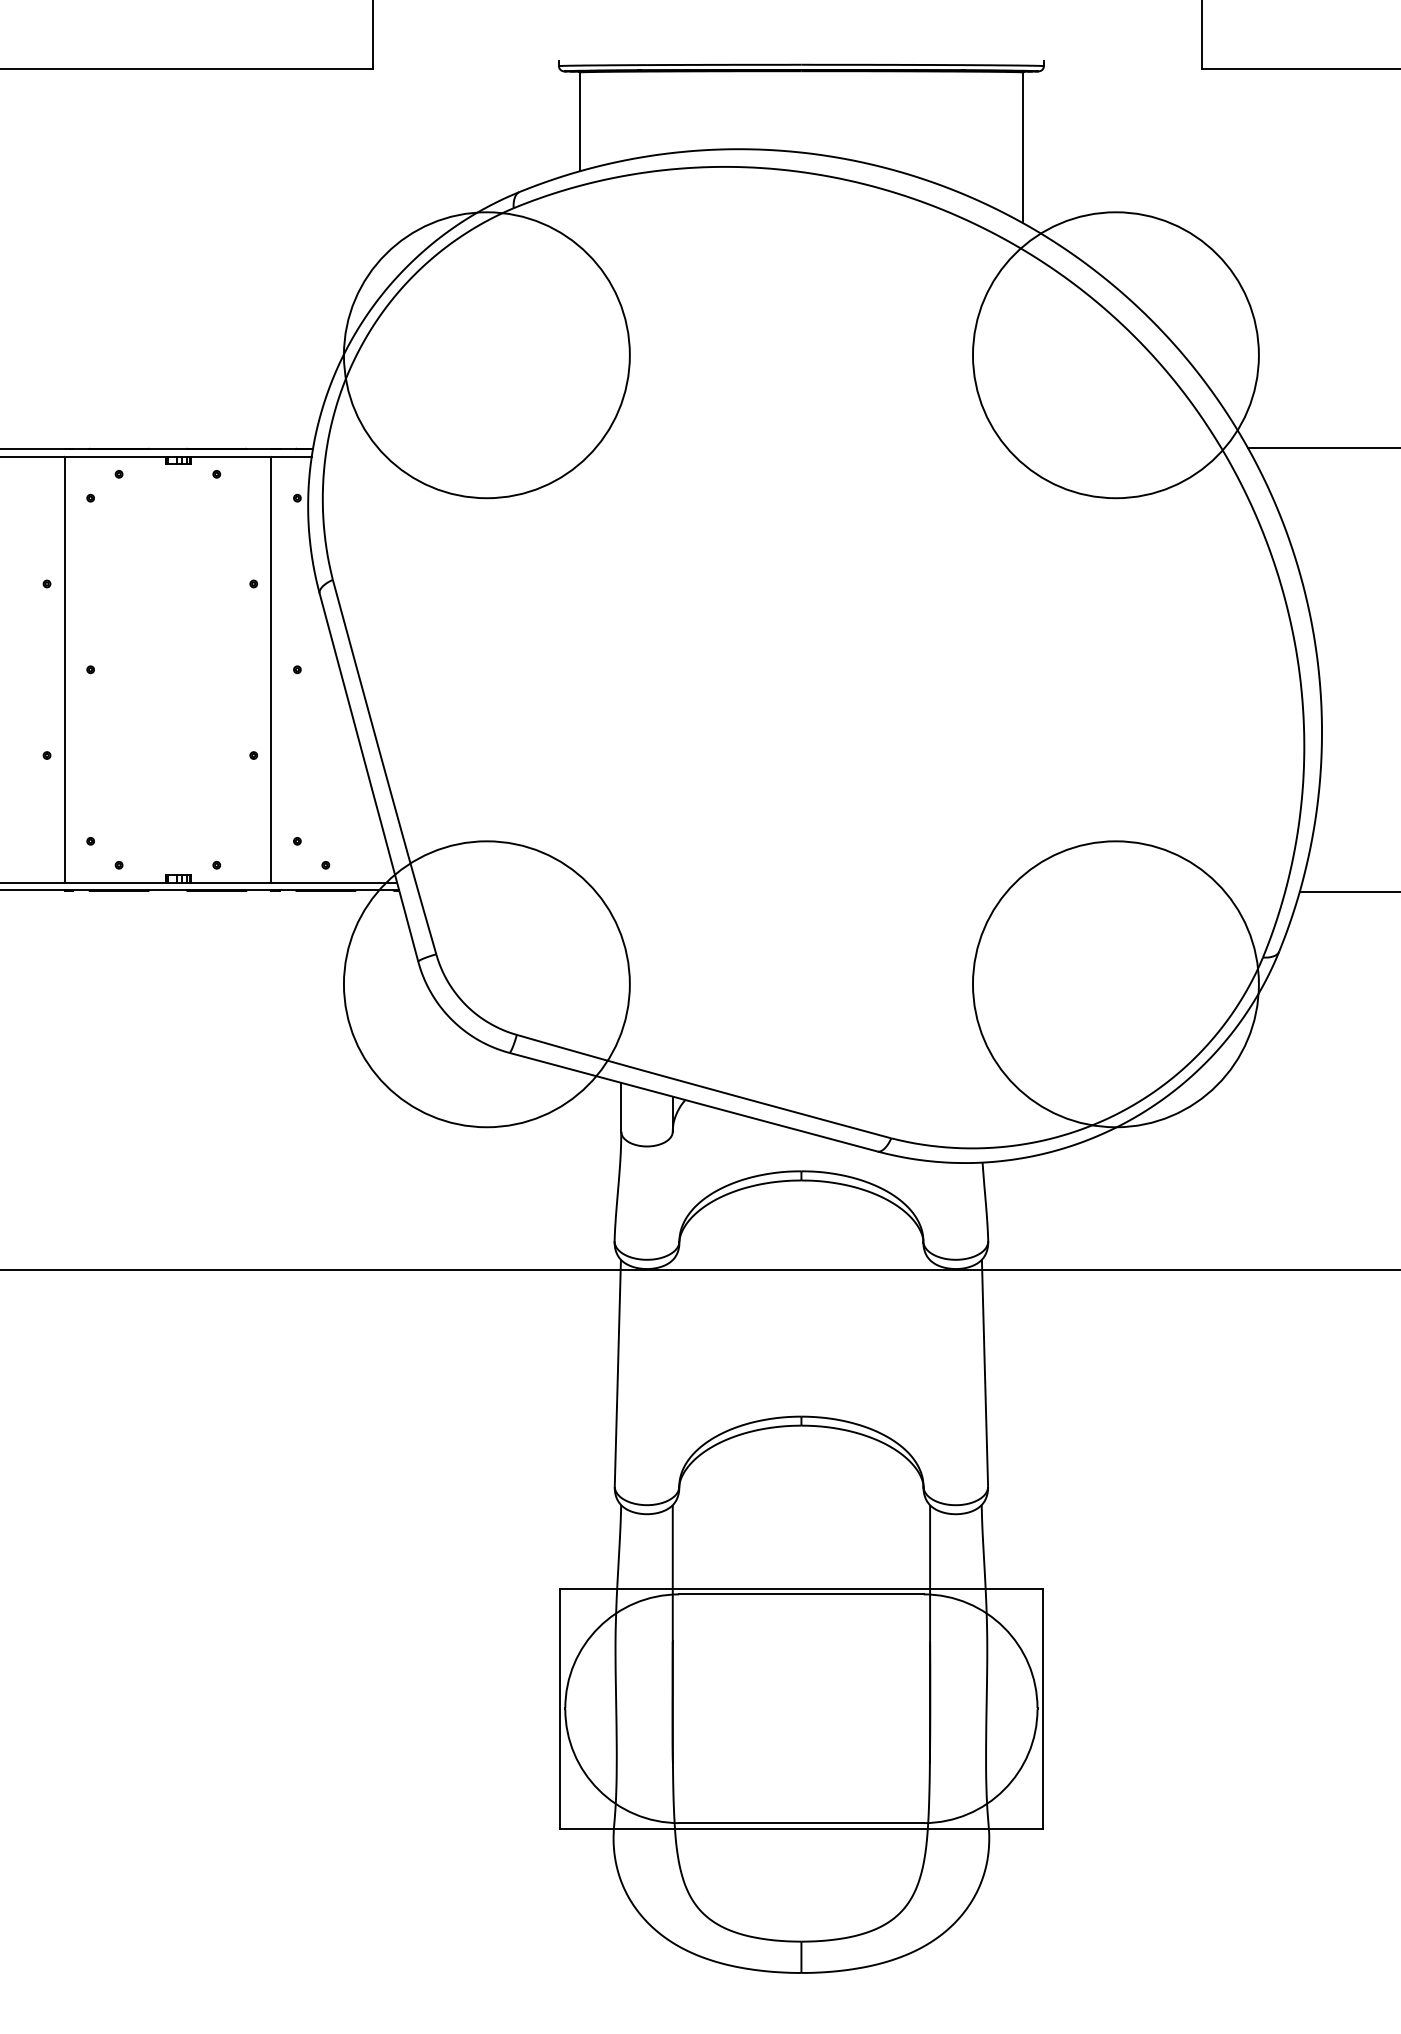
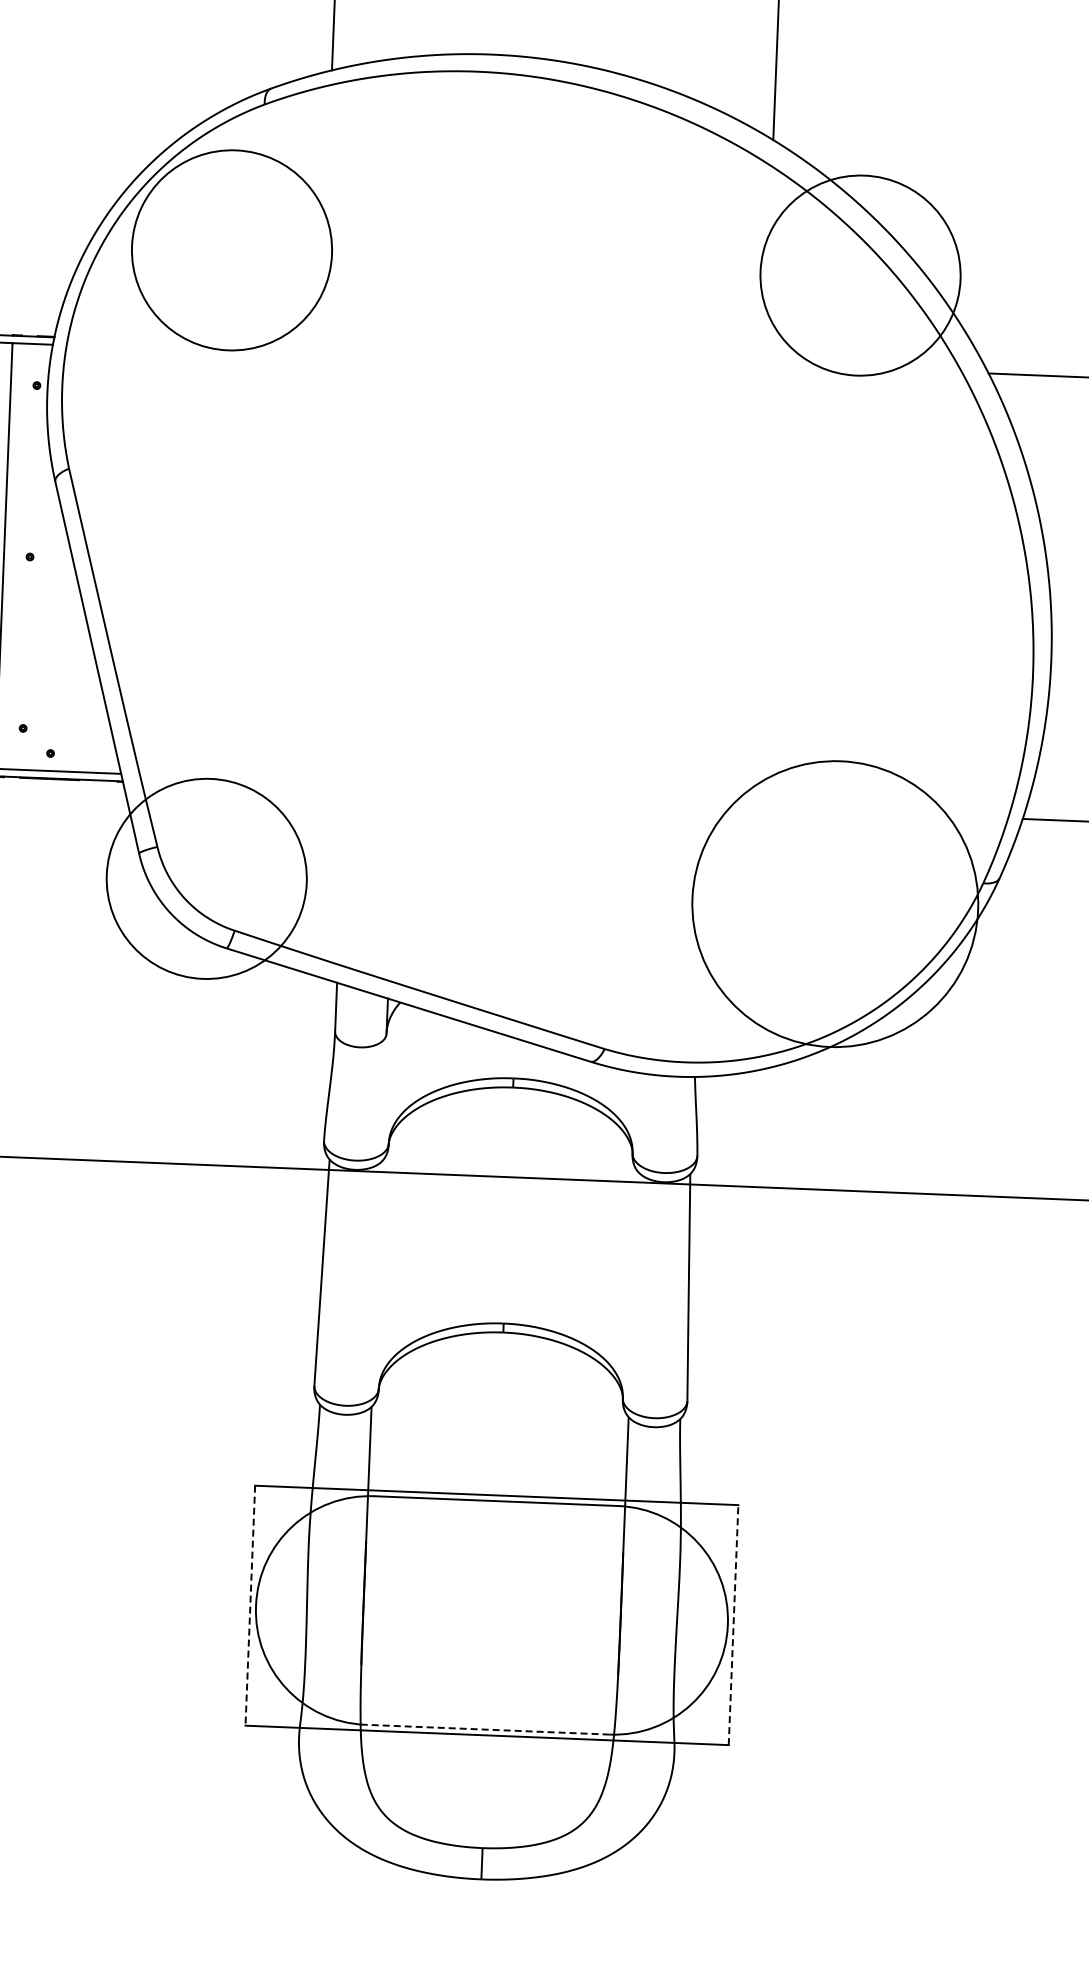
circle: (486, 355) -> (231, 250), size x0.7
circle: (1115, 355) -> (860, 275), size x0.7
circle: (486, 984) -> (206, 879), size x0.7
line: (1043, 1708) -> (733, 1624), solid -> dashed
line: (559, 1709) -> (250, 1606), solid -> dashed
line: (800, 1823) -> (486, 1730), solid -> dashed

